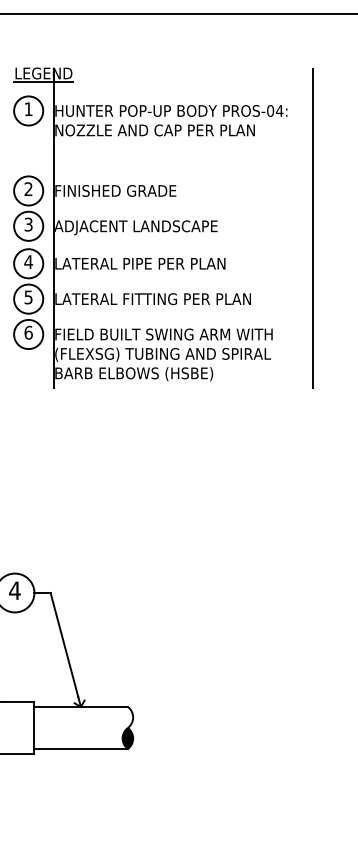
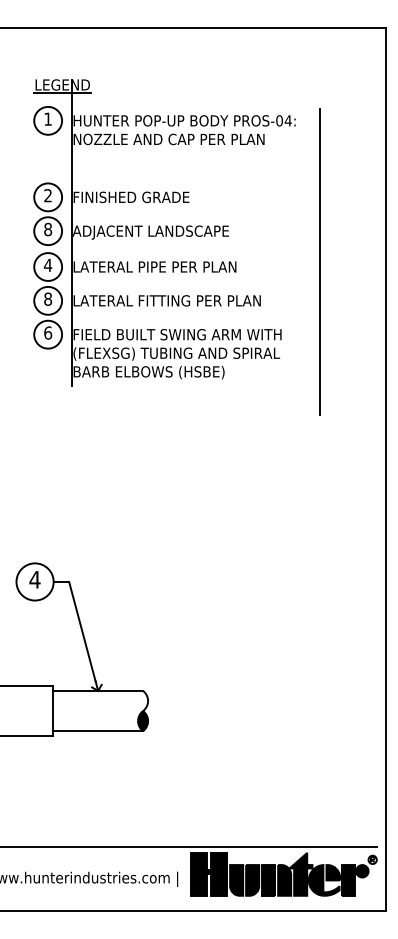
text: (29, 224) -> (48, 229), 3 -> 8
line: (312, 227) -> (319, 261), moved
text: (29, 296) -> (48, 298), 5 -> 8

